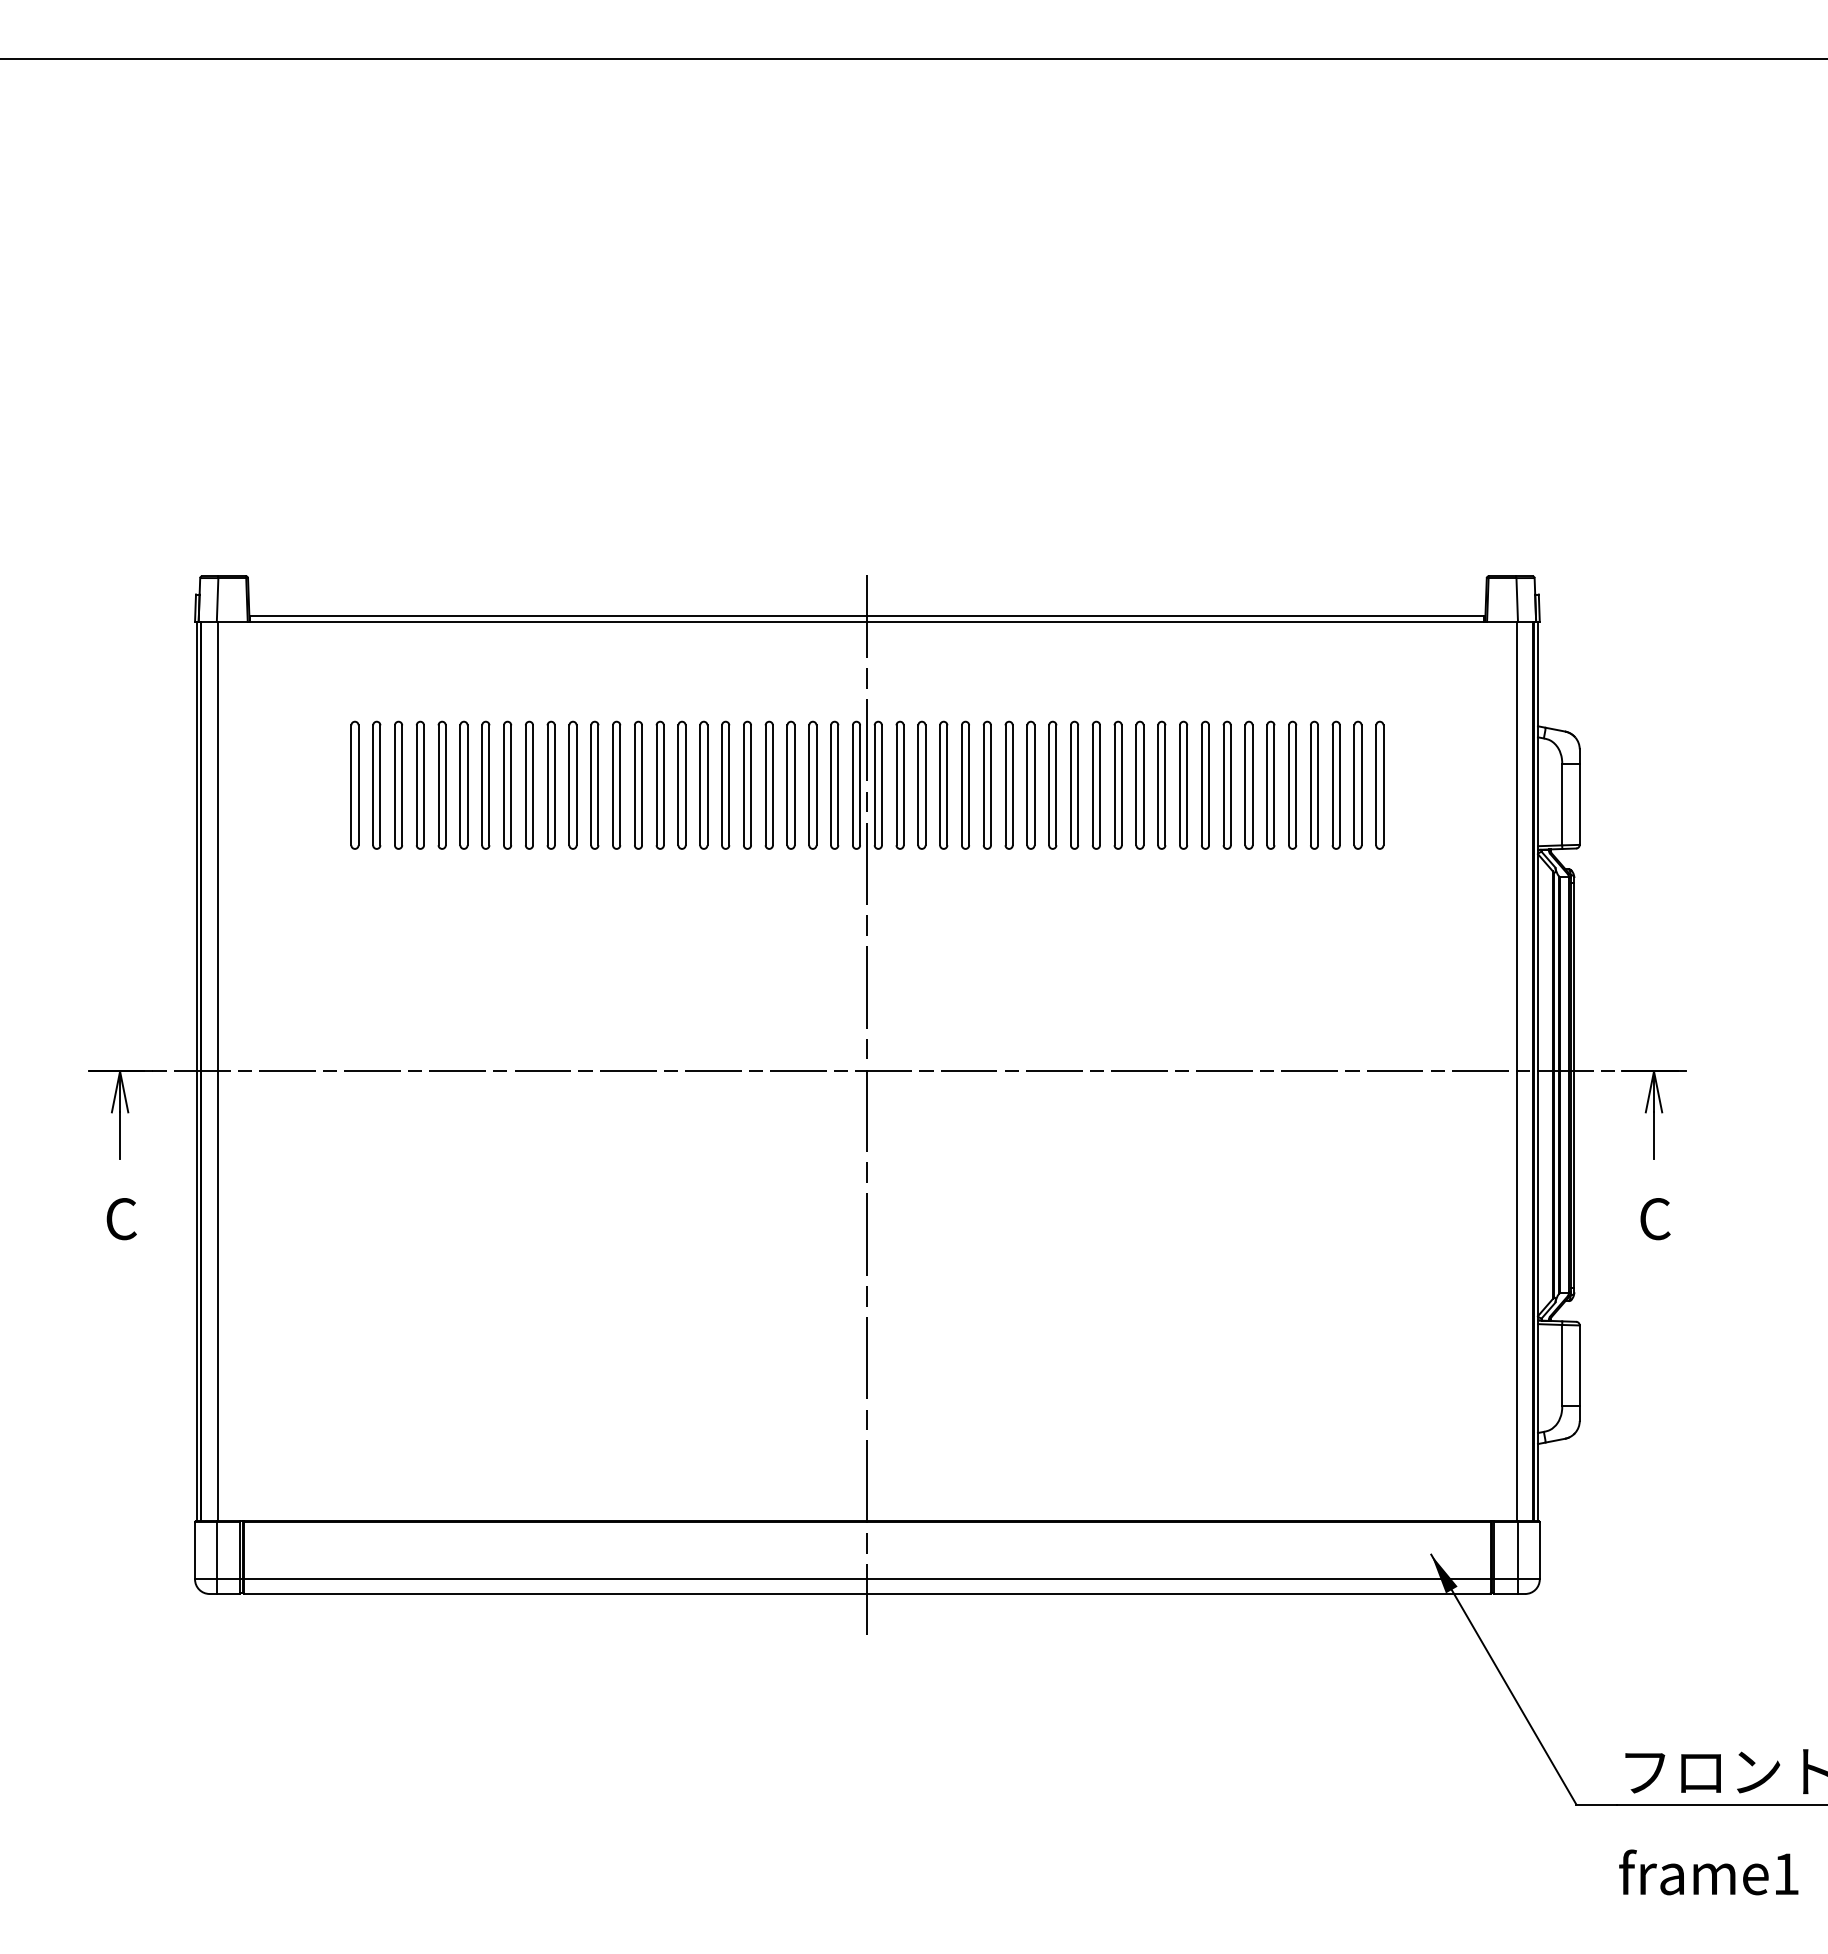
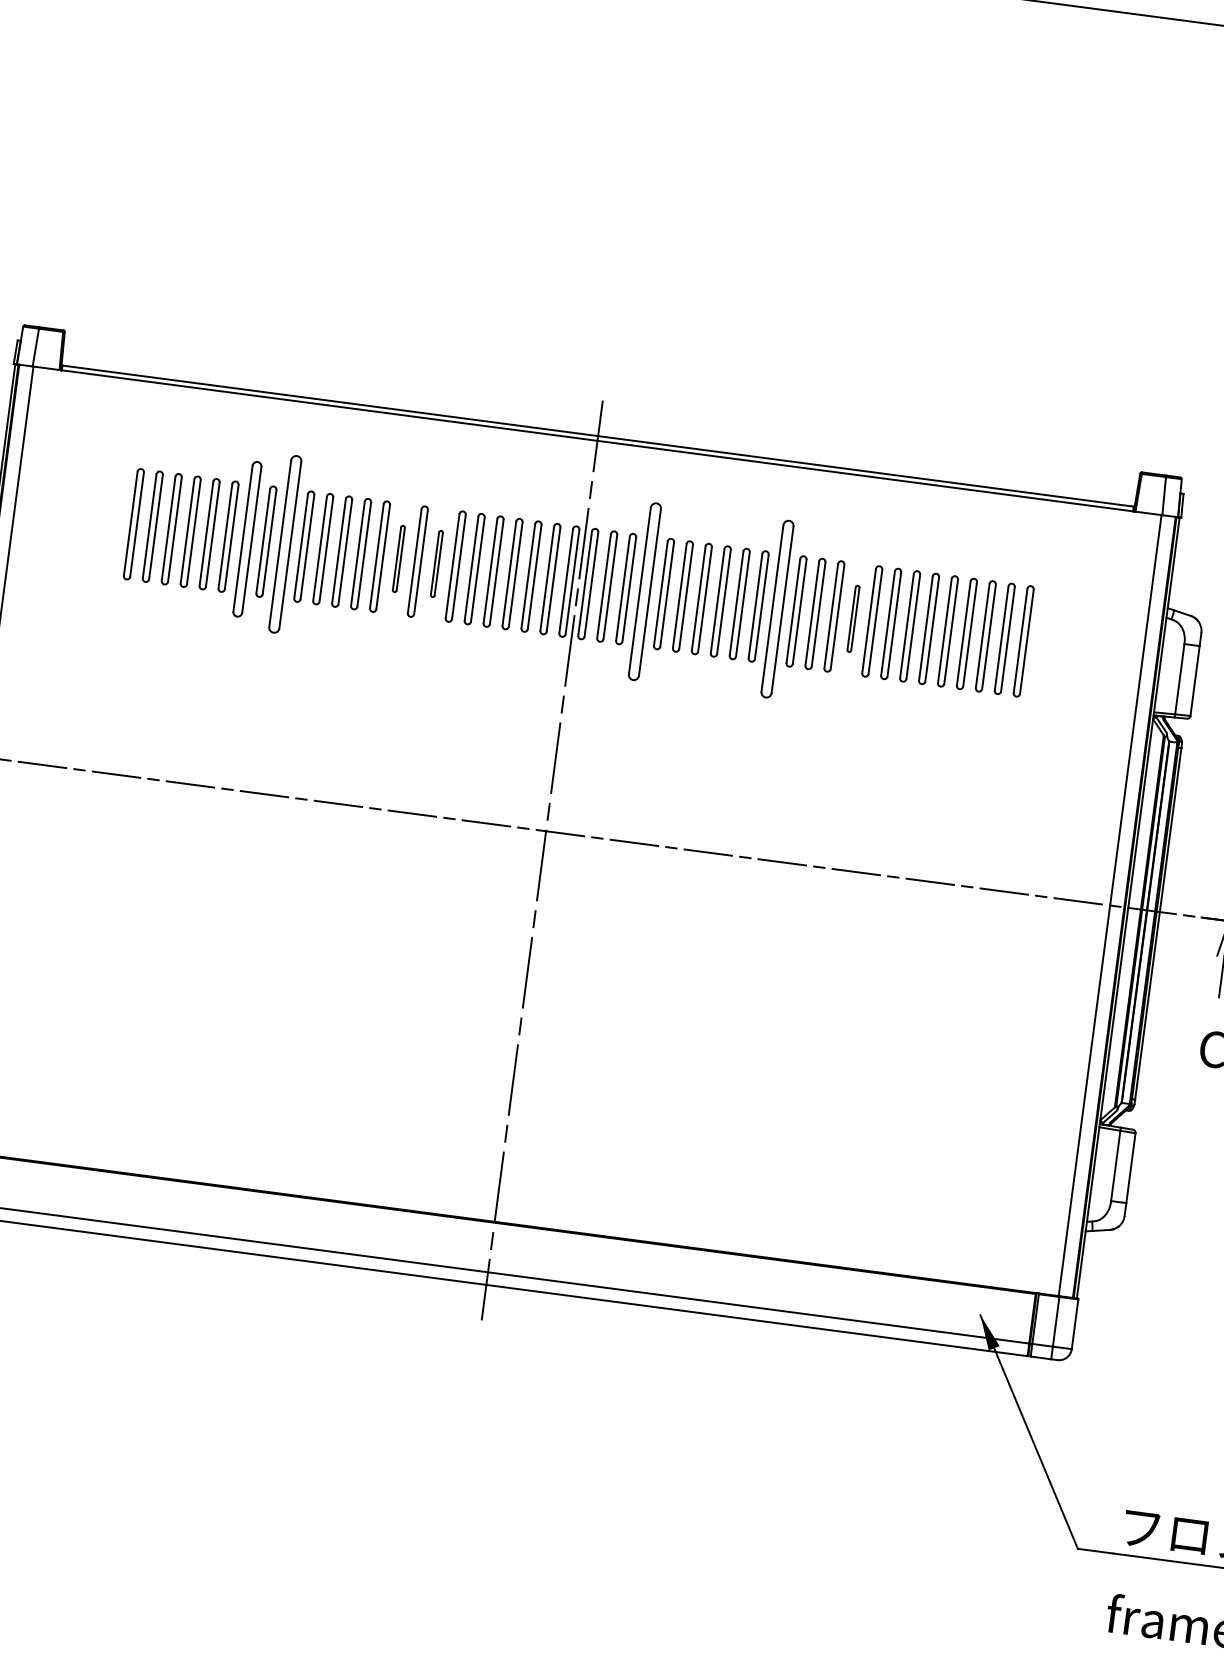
part: (485, 784) -> (247, 538), size x1.4
part: (529, 784) -> (285, 543), size x1.6
part: (659, 784) -> (398, 558), size x0.6
part: (703, 784) -> (436, 563), size x0.6
part: (943, 784) -> (644, 590), size x1.6
part: (1096, 784) -> (777, 608), size x1.6
part: (1183, 784) -> (853, 618), size x0.6

